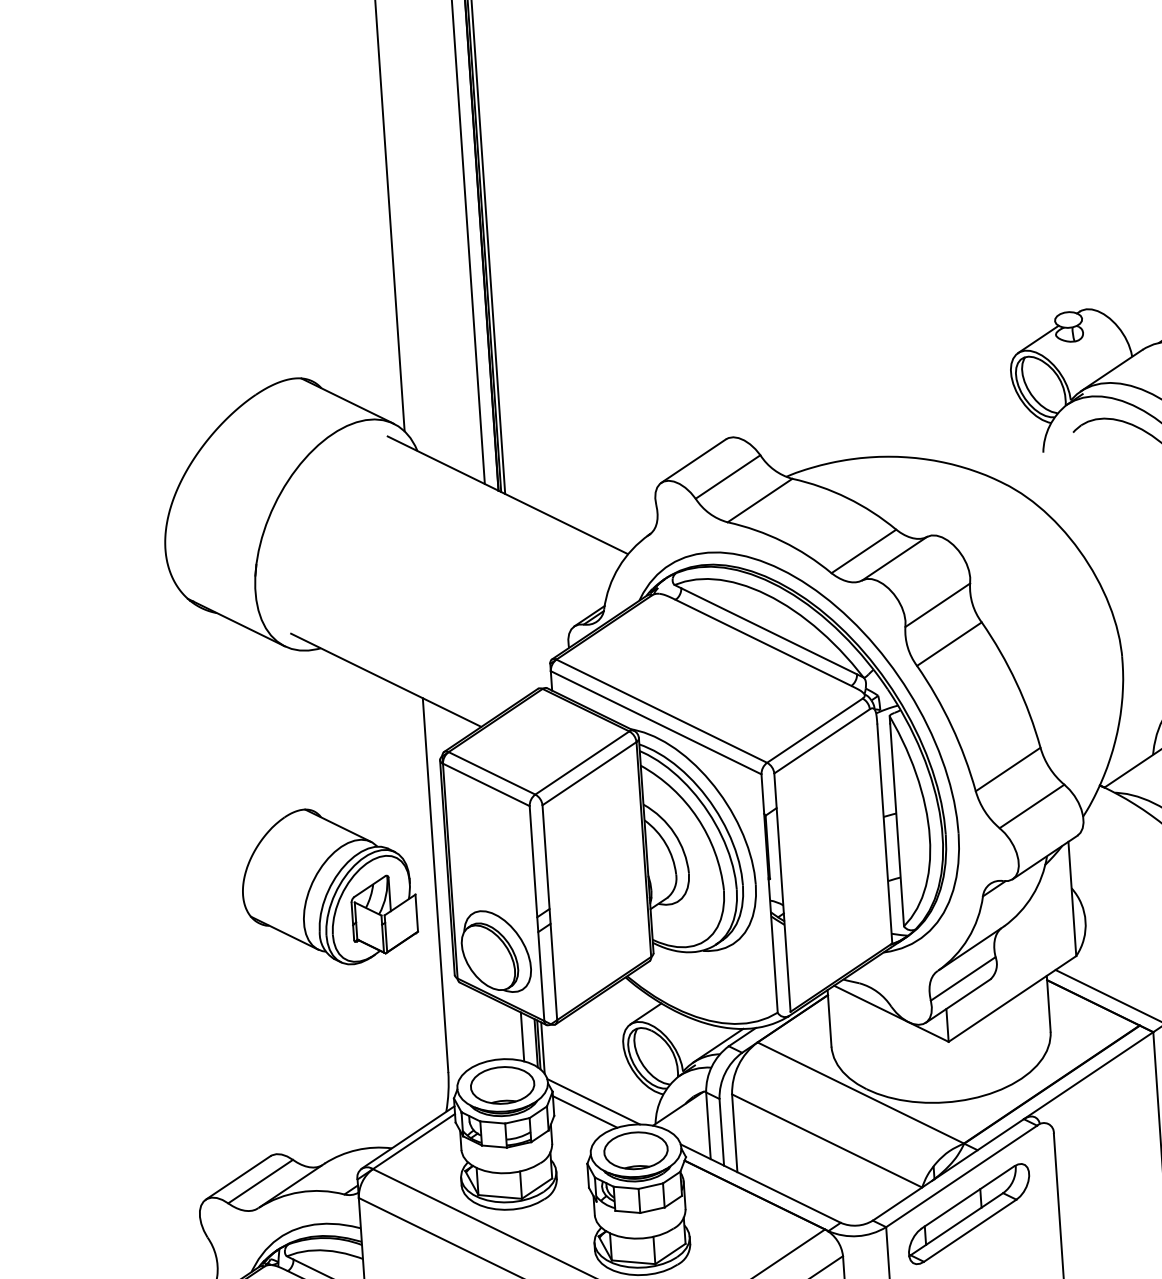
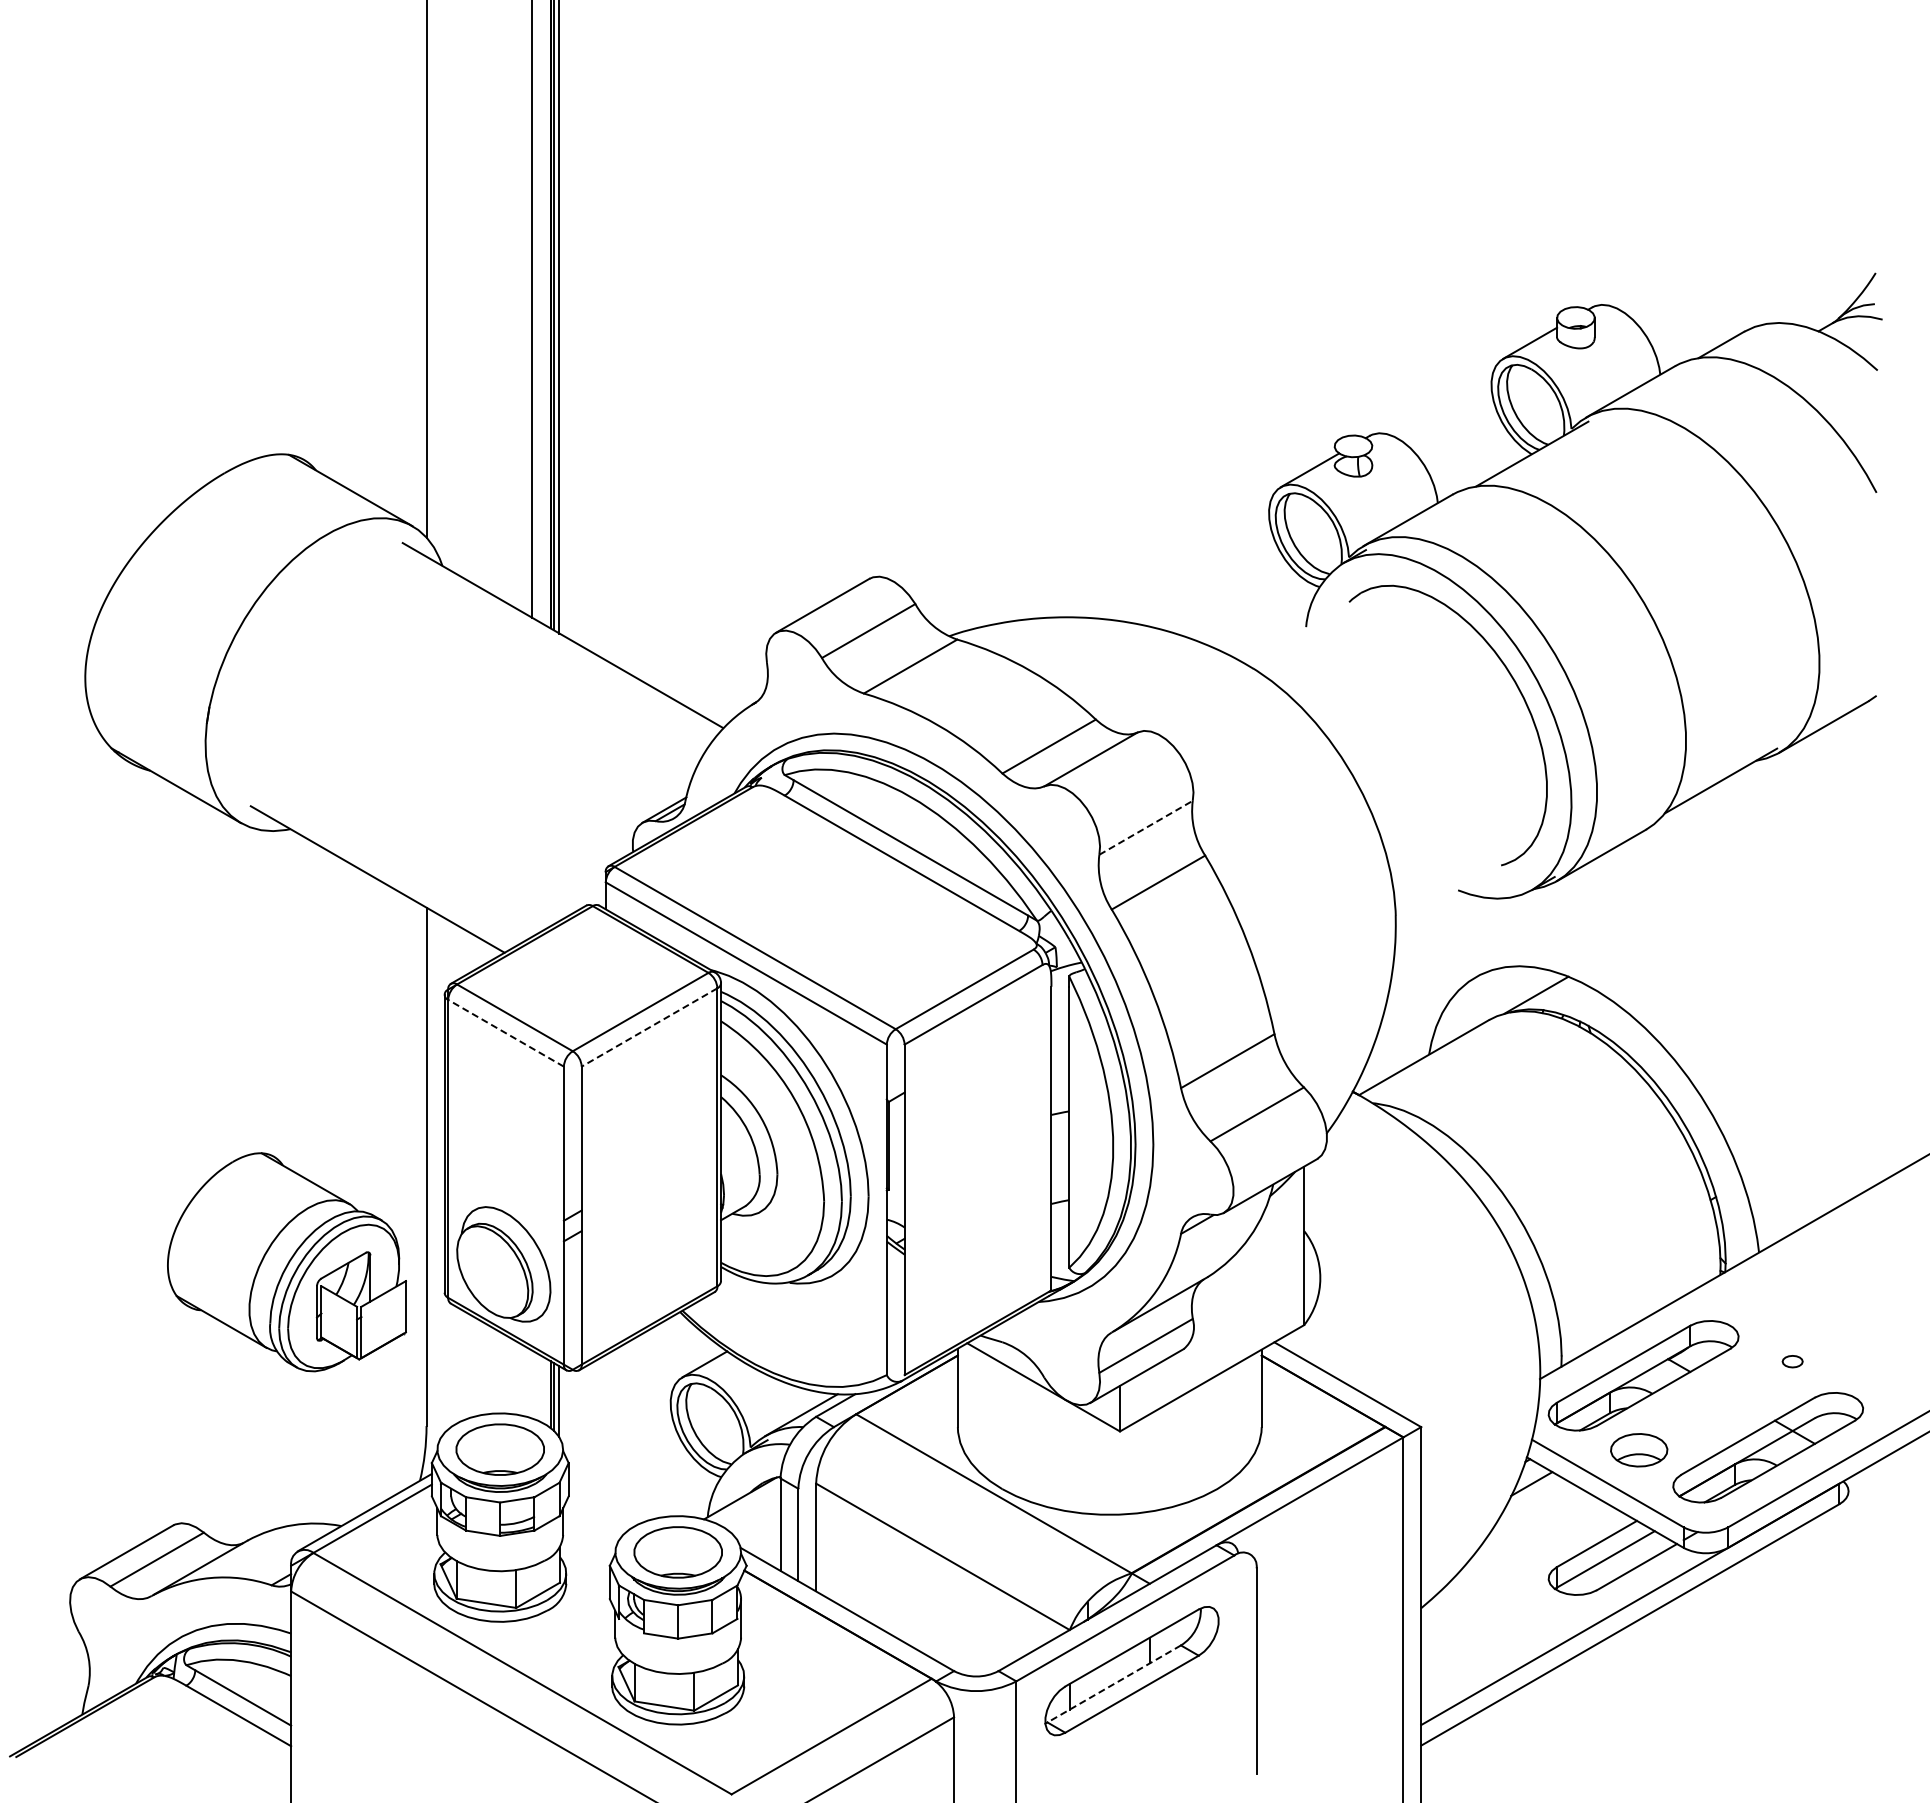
line: (938, 605) -> (1146, 827), solid -> dashed
line: (589, 773) -> (649, 1027), solid -> dashed
line: (486, 785) -> (506, 1033), solid -> dashed
part: (328, 887) -> (286, 1262), moved
line: (522, 1036) -> (532, 1384), removed
line: (593, 1101) -> (624, 1480), removed
line: (585, 1111) -> (611, 1493), removed
line: (956, 1224) -> (1113, 1684), solid -> dashed

